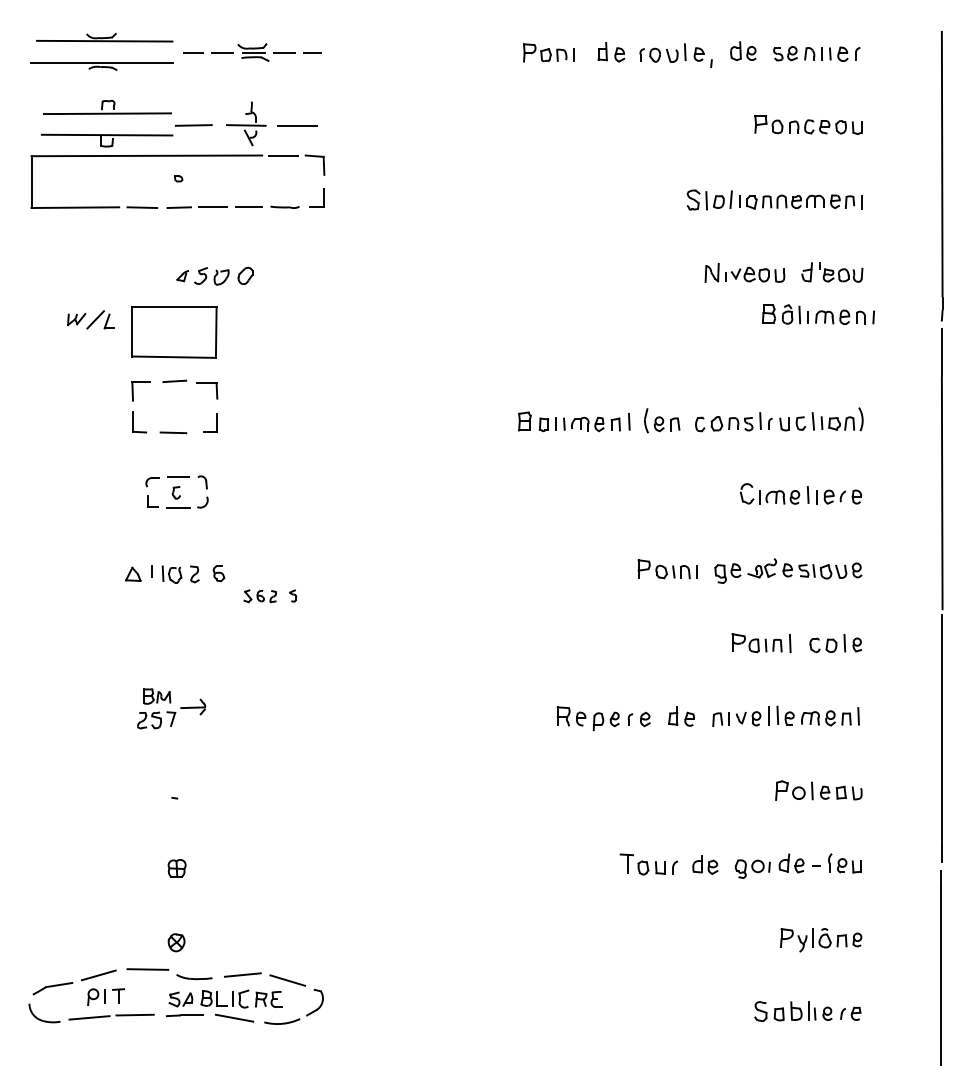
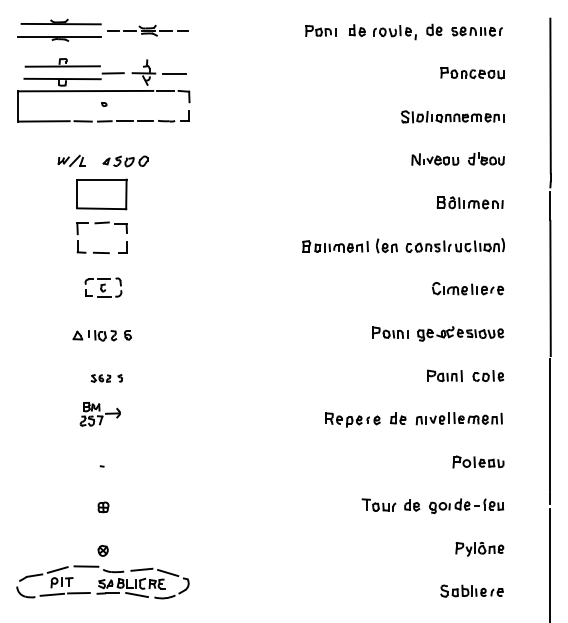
part: (817, 313) -> (469, 202), moved
part: (89, 319) -> (71, 160), moved
part: (269, 596) -> (106, 378), moved

